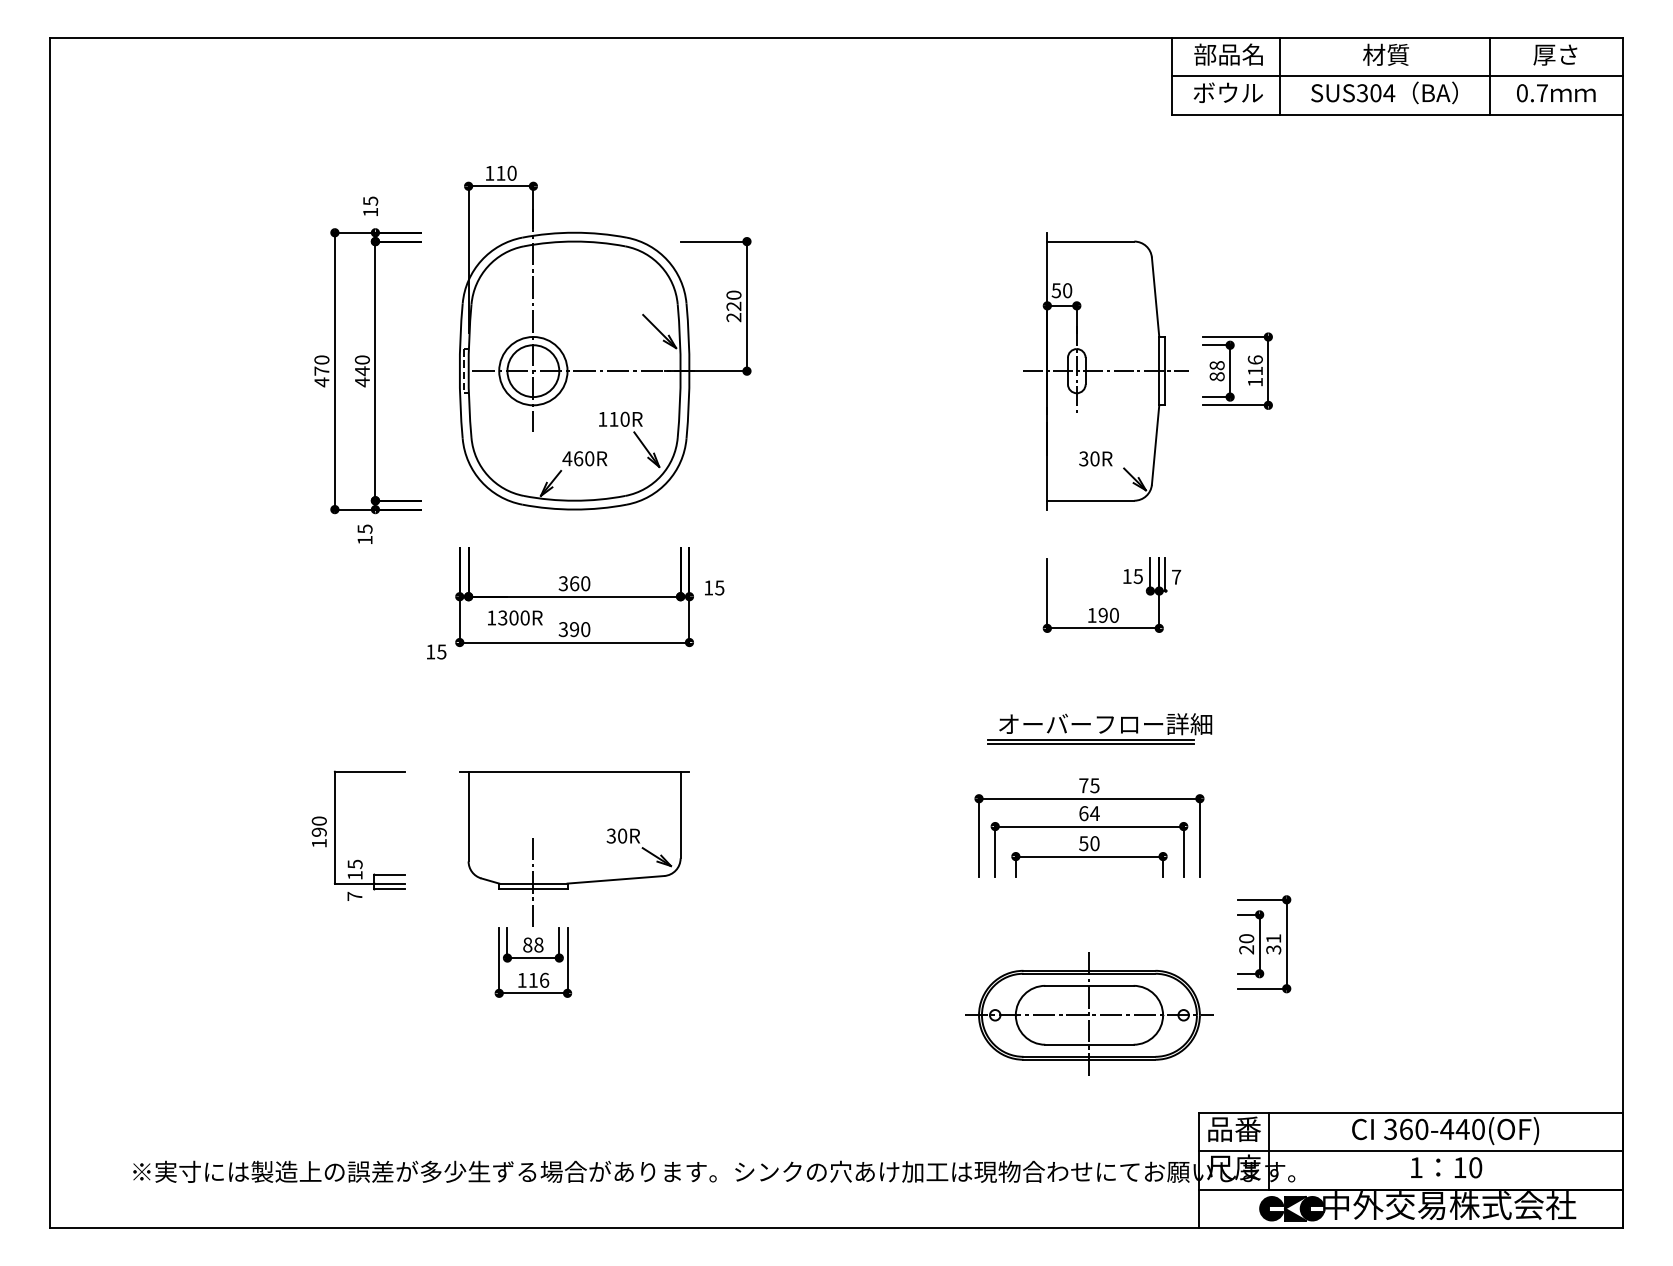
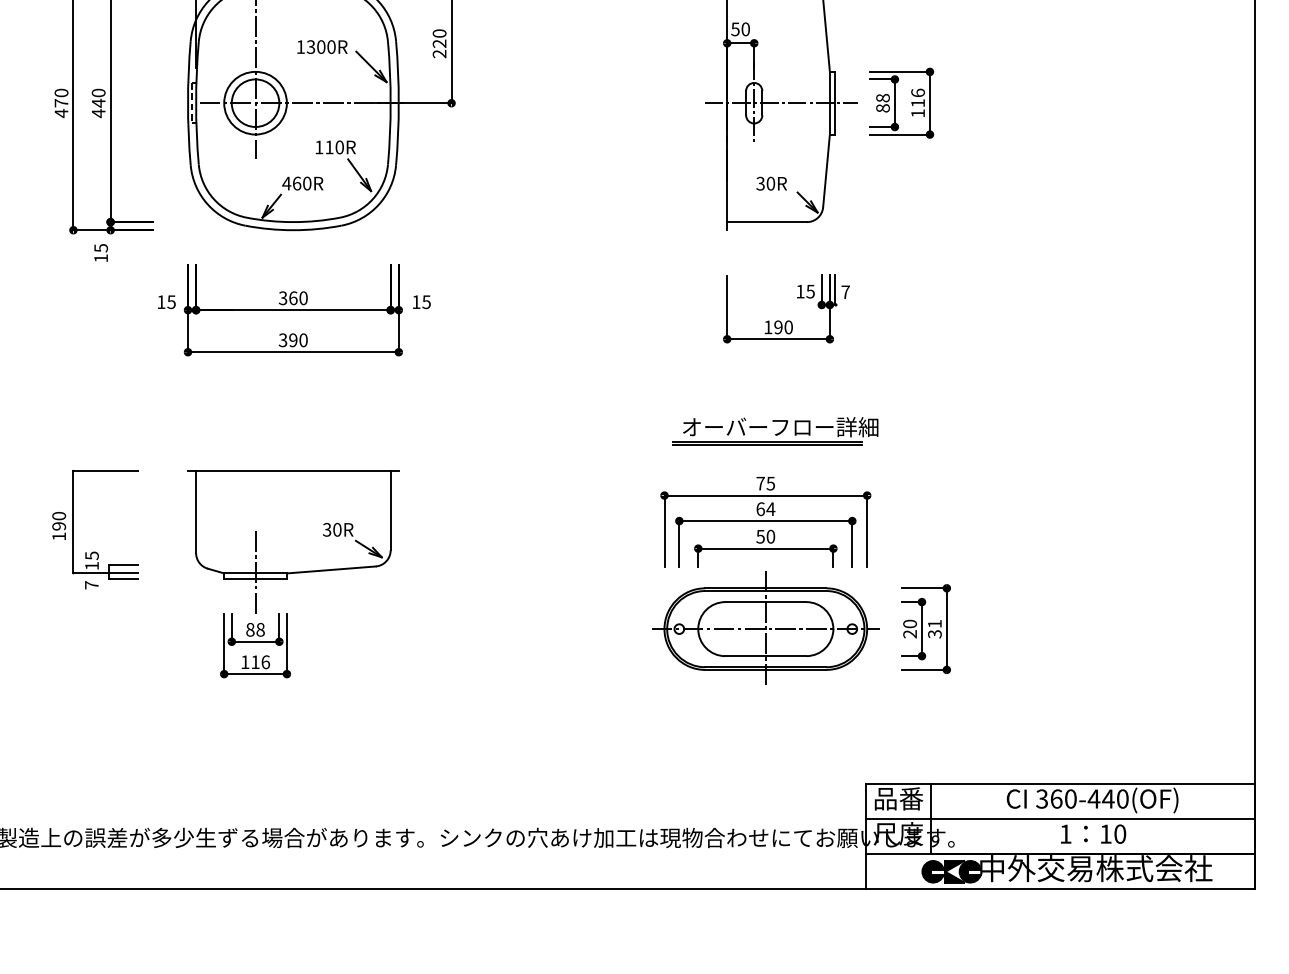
text: (515, 617) -> (322, 46), moved
text: (436, 651) -> (166, 301), moved
part: (1089, 1013) -> (765, 627), moved

